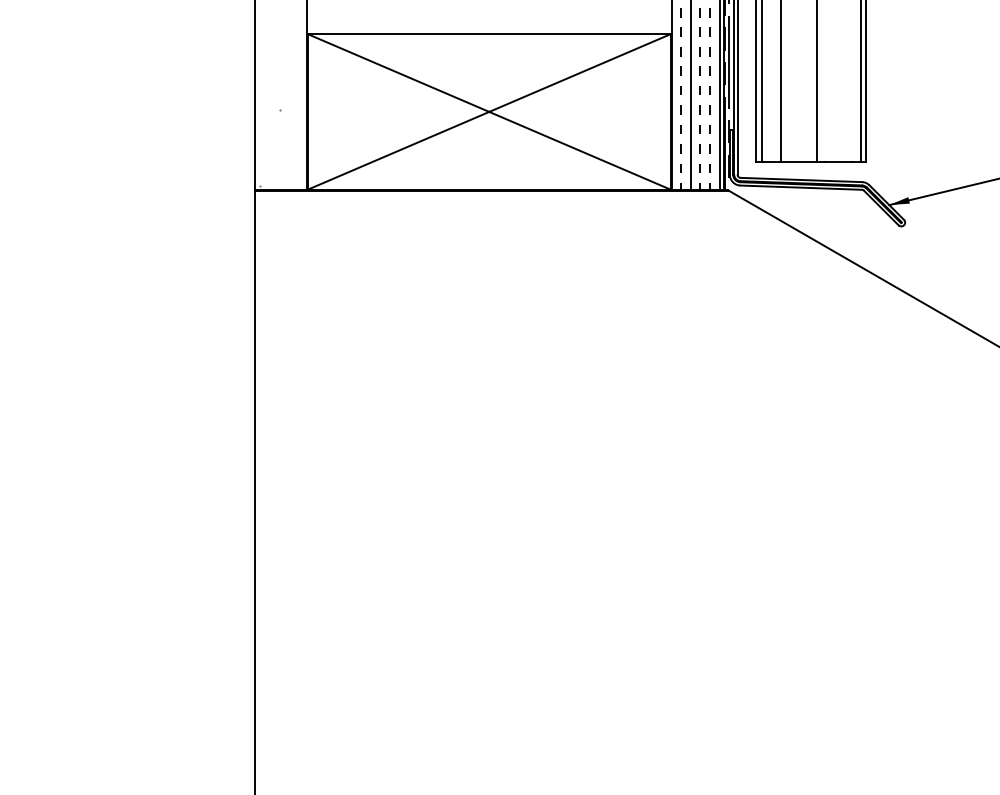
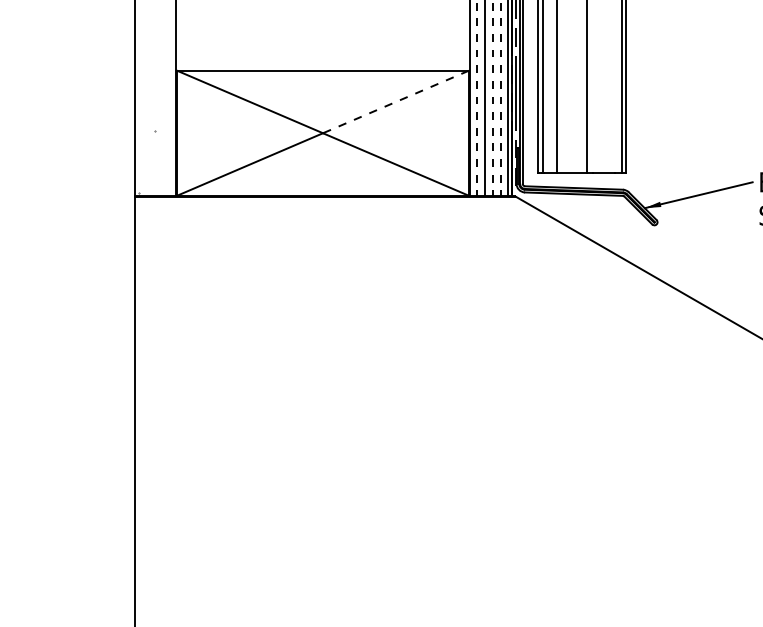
line: (580, 73) -> (396, 102), solid -> dashed

